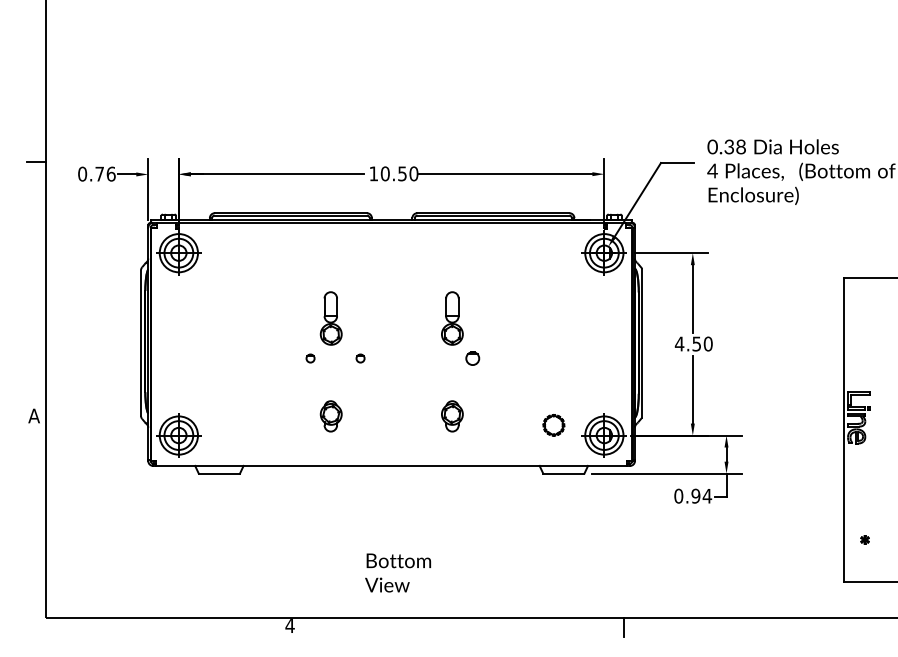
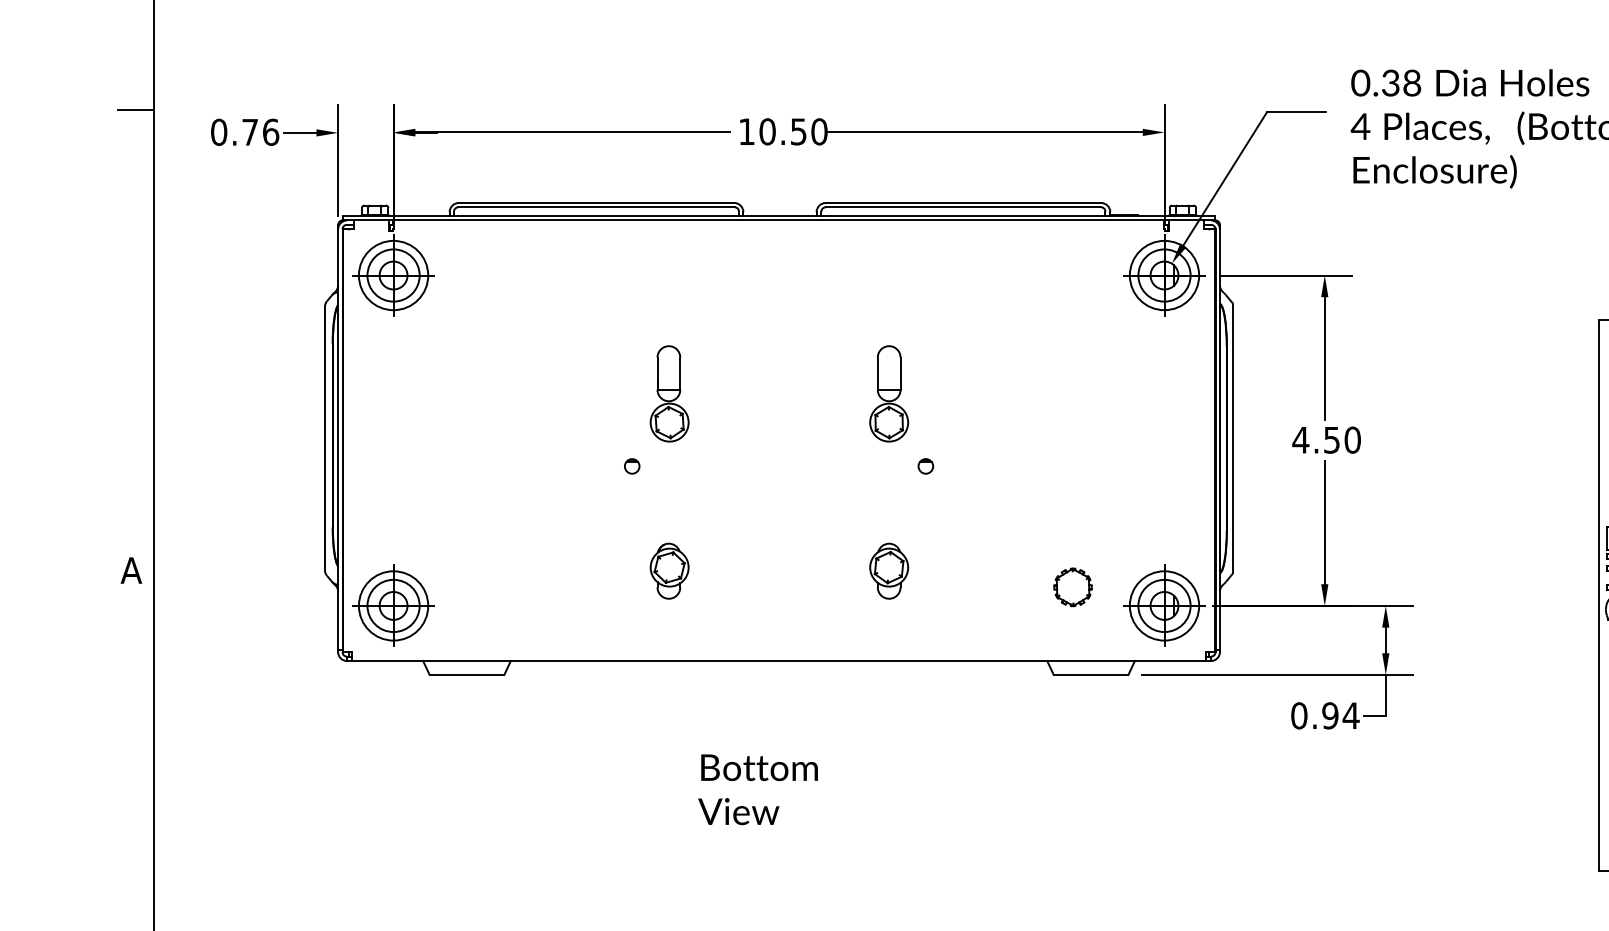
part: (360, 358) -> (722, 466), removed
part: (472, 358) -> (925, 466), size x0.62
text: (397, 572) -> (757, 788), moved

